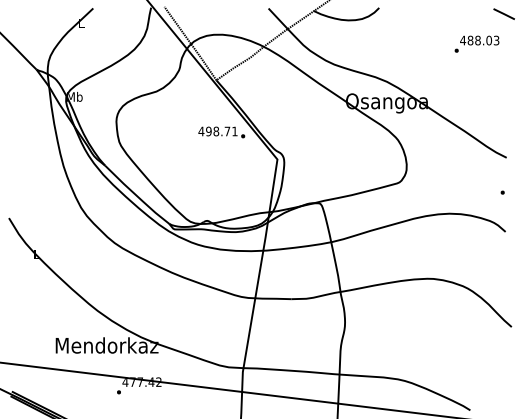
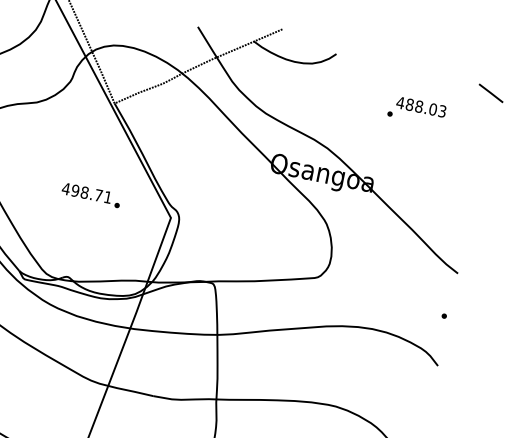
text: (476, 43) -> (416, 109), moved
text: (221, 132) -> (90, 195), moved

